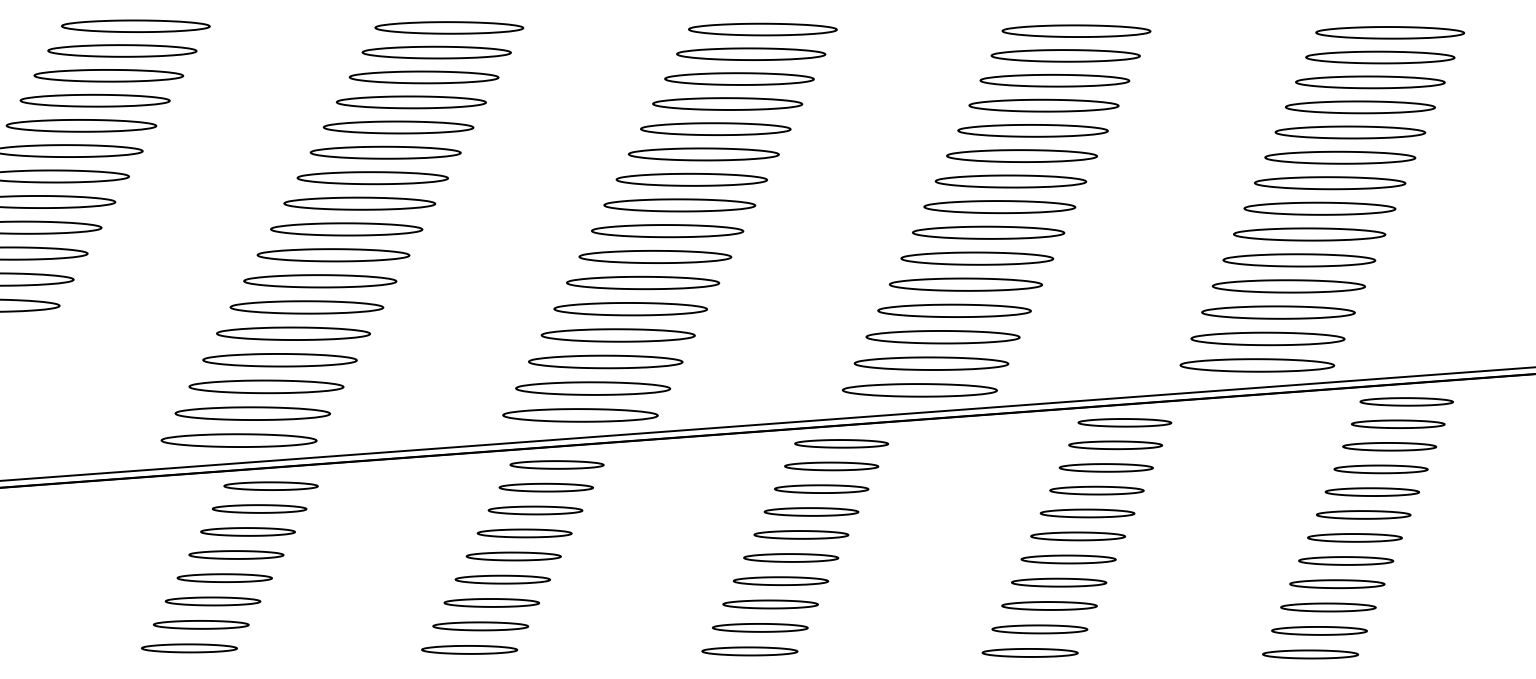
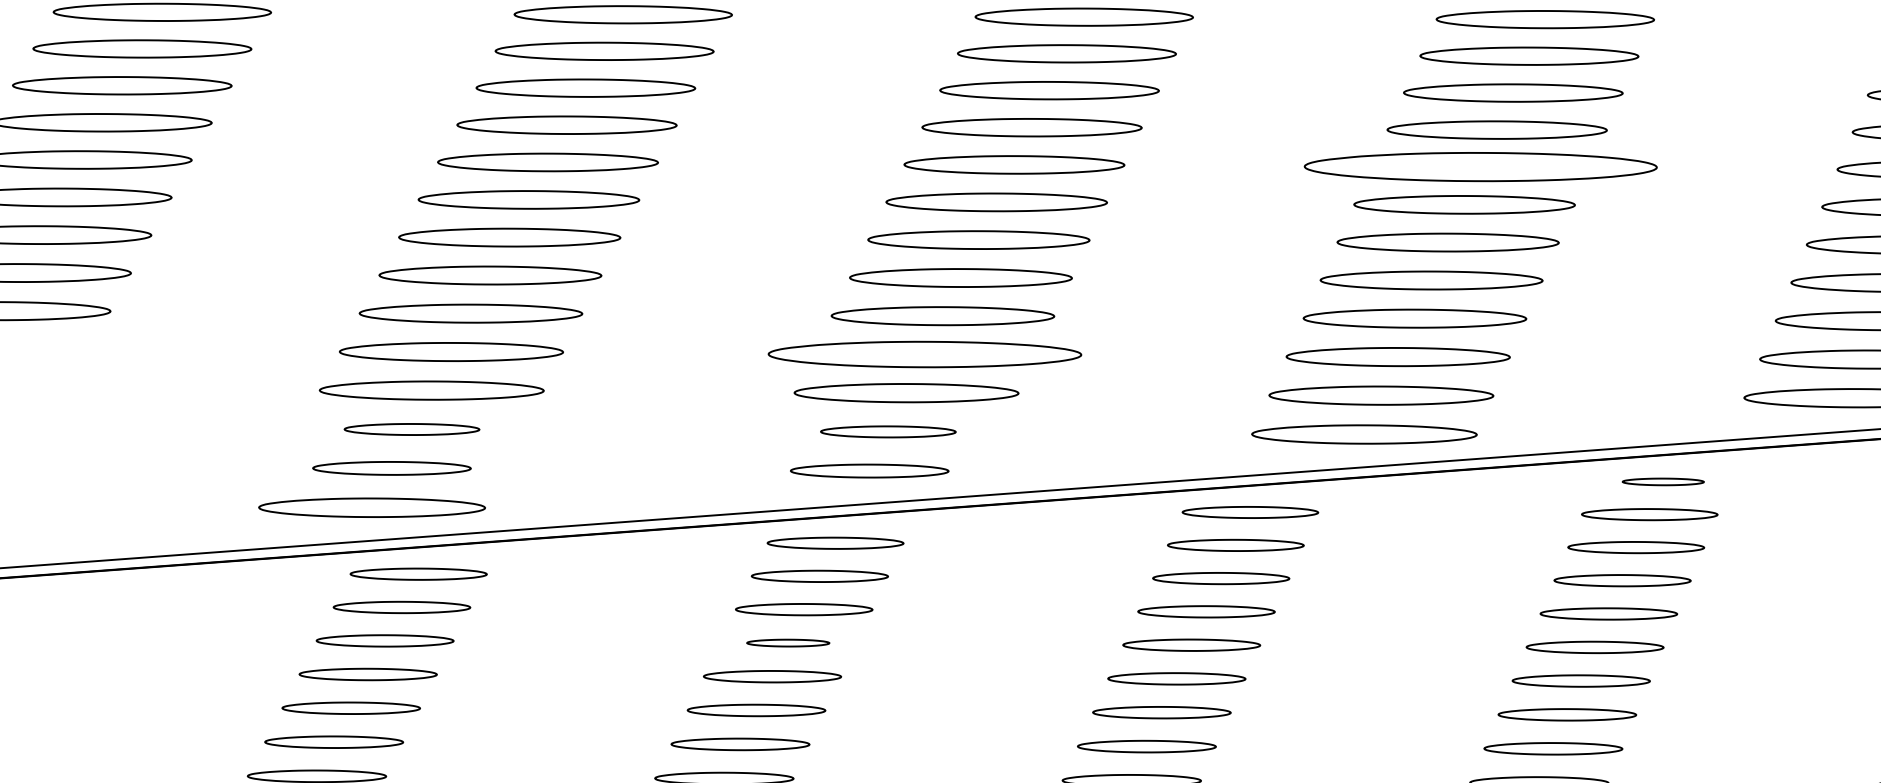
part: (999, 207) -> (1480, 167), size x1.6
part: (617, 335) -> (923, 354), size x1.4
part: (266, 386) -> (412, 428), size x0.6
part: (593, 388) -> (888, 431), size x0.6
part: (252, 413) -> (391, 468), size x0.7
part: (580, 415) -> (869, 471), size x0.7
part: (1124, 422) -> (1662, 481), size x0.6
part: (524, 533) -> (788, 643), size x0.6

